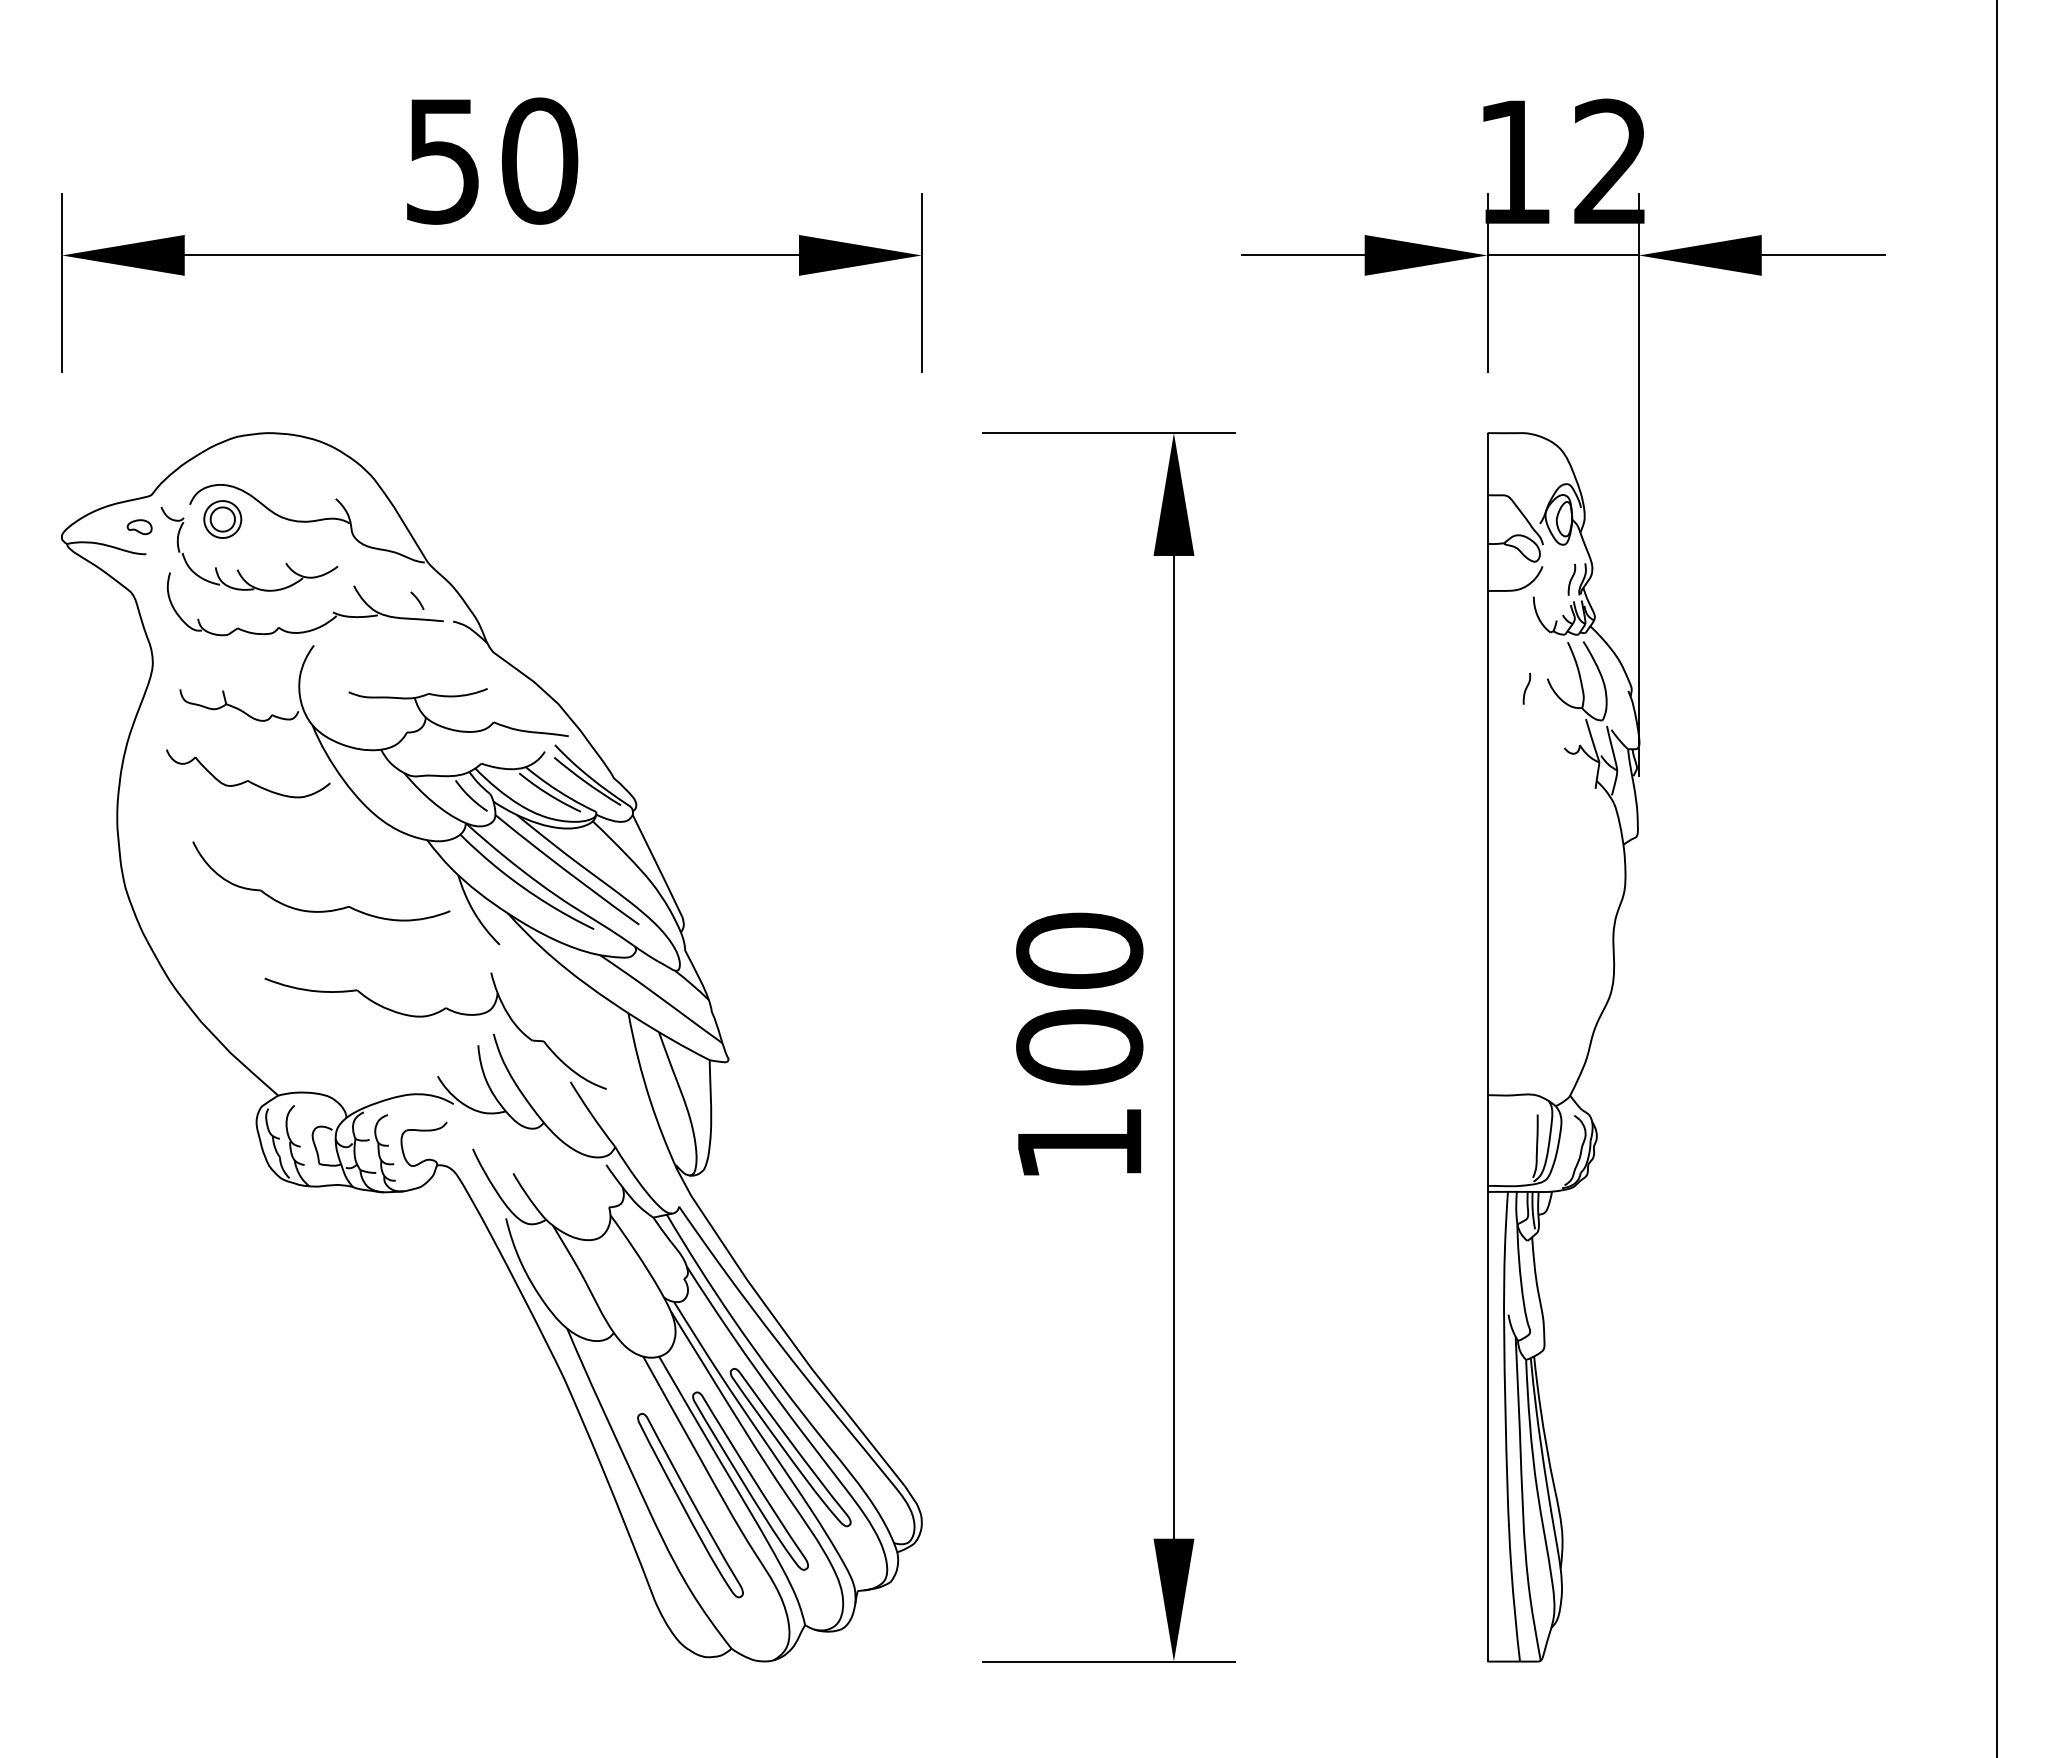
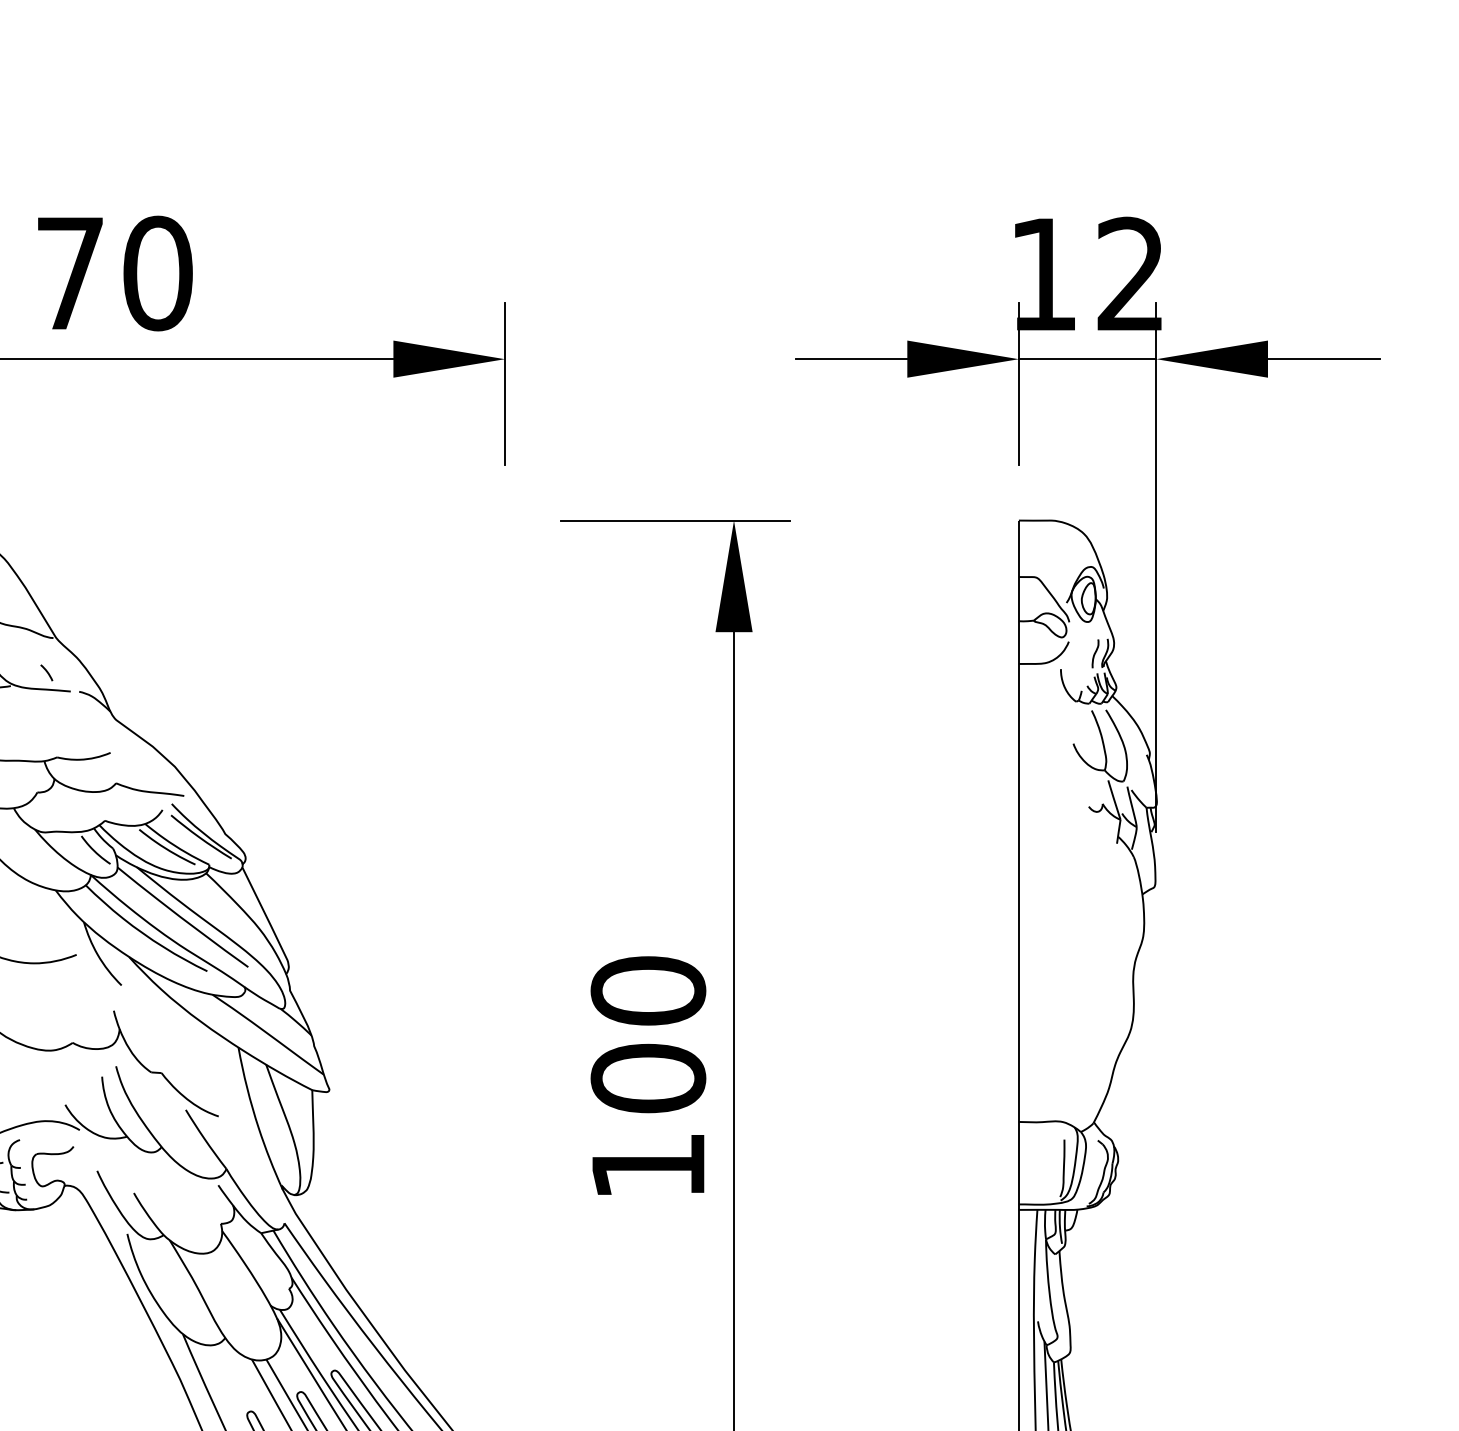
text: (442, 161) -> (69, 273), 50 -> 70
curve: (1526, 688) -> (1054, 752), removed

